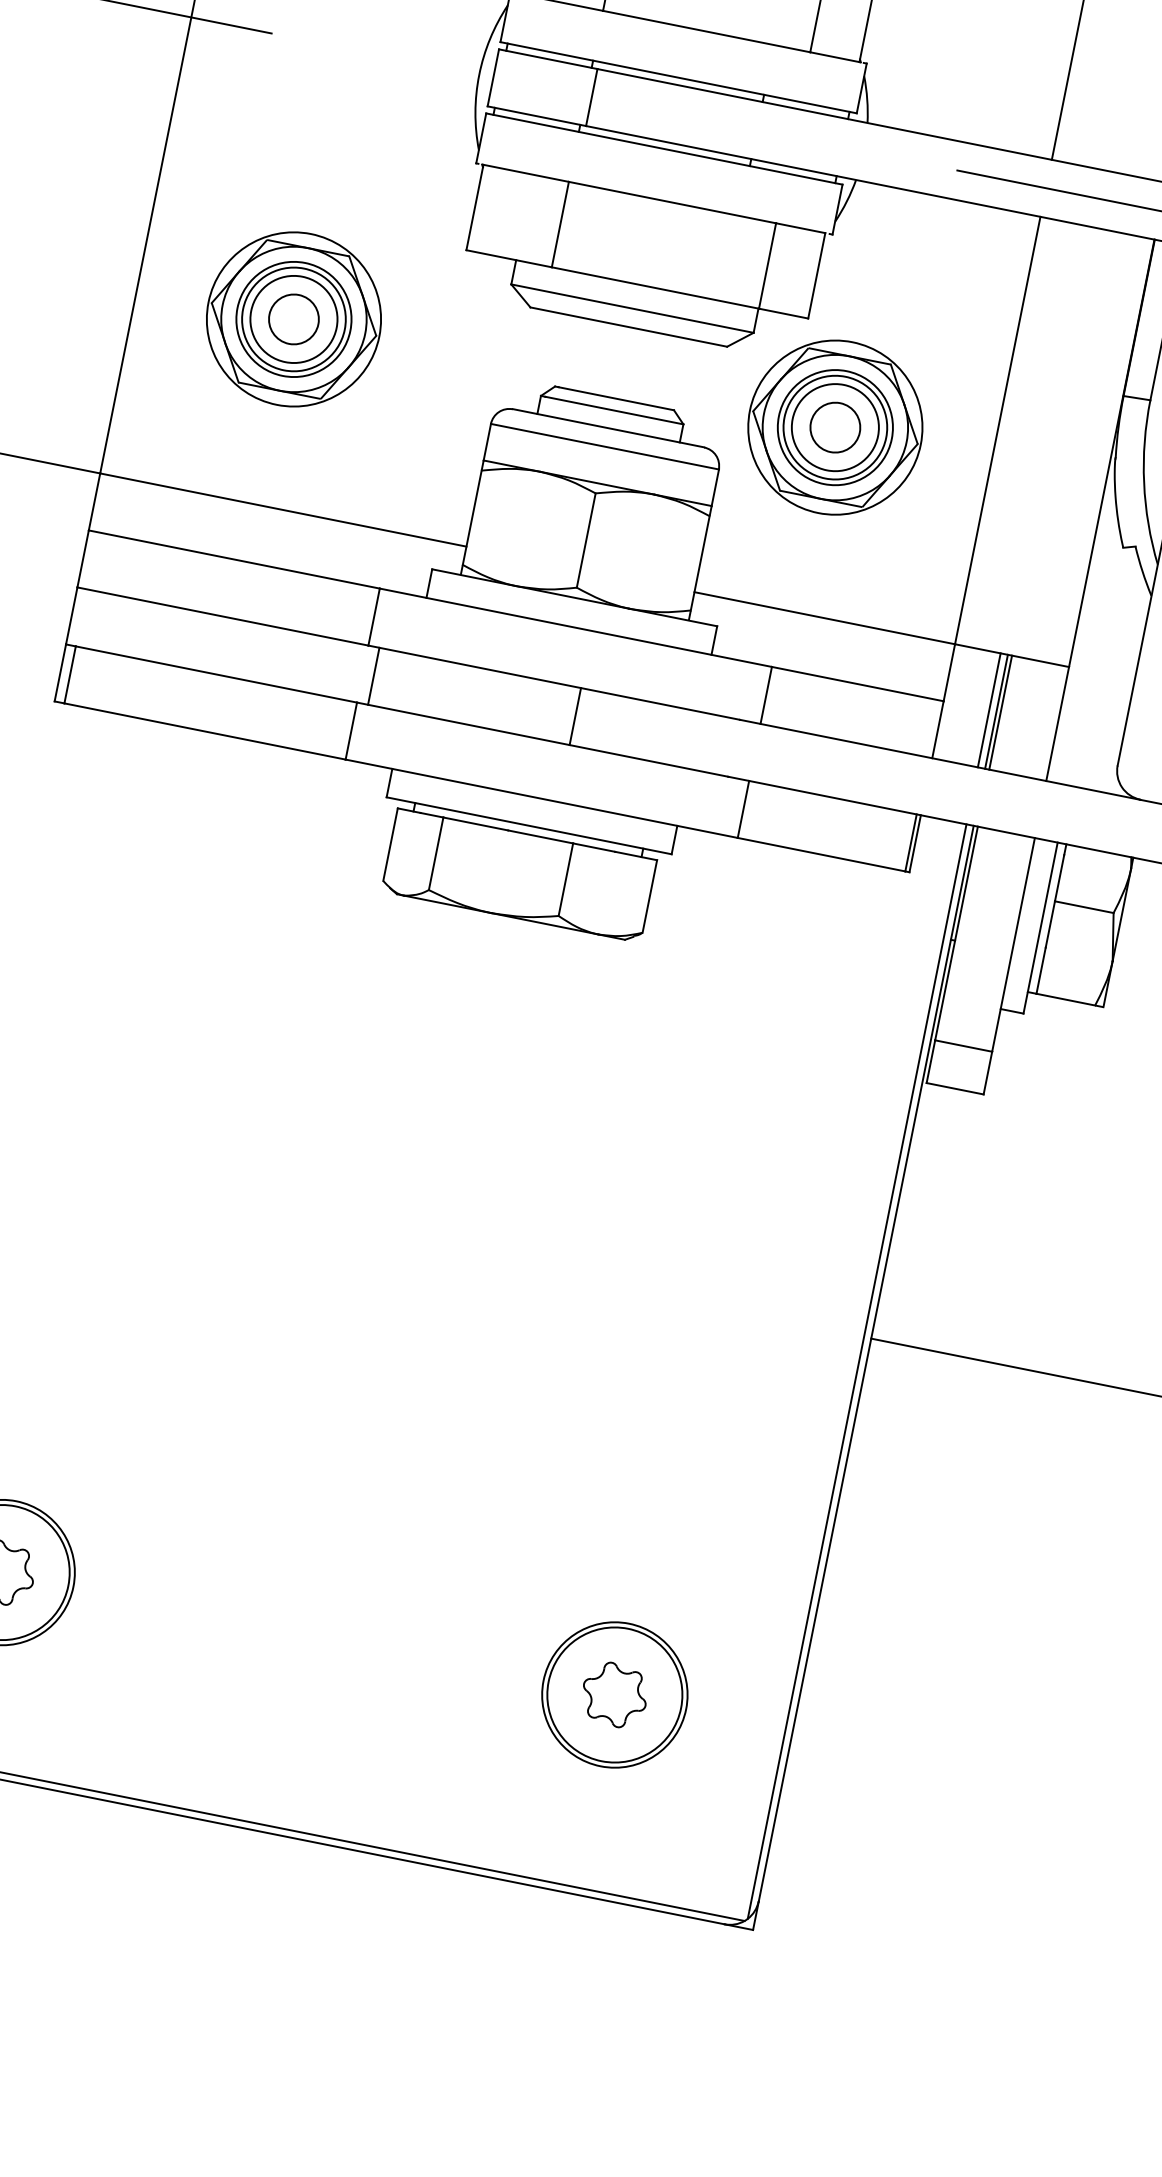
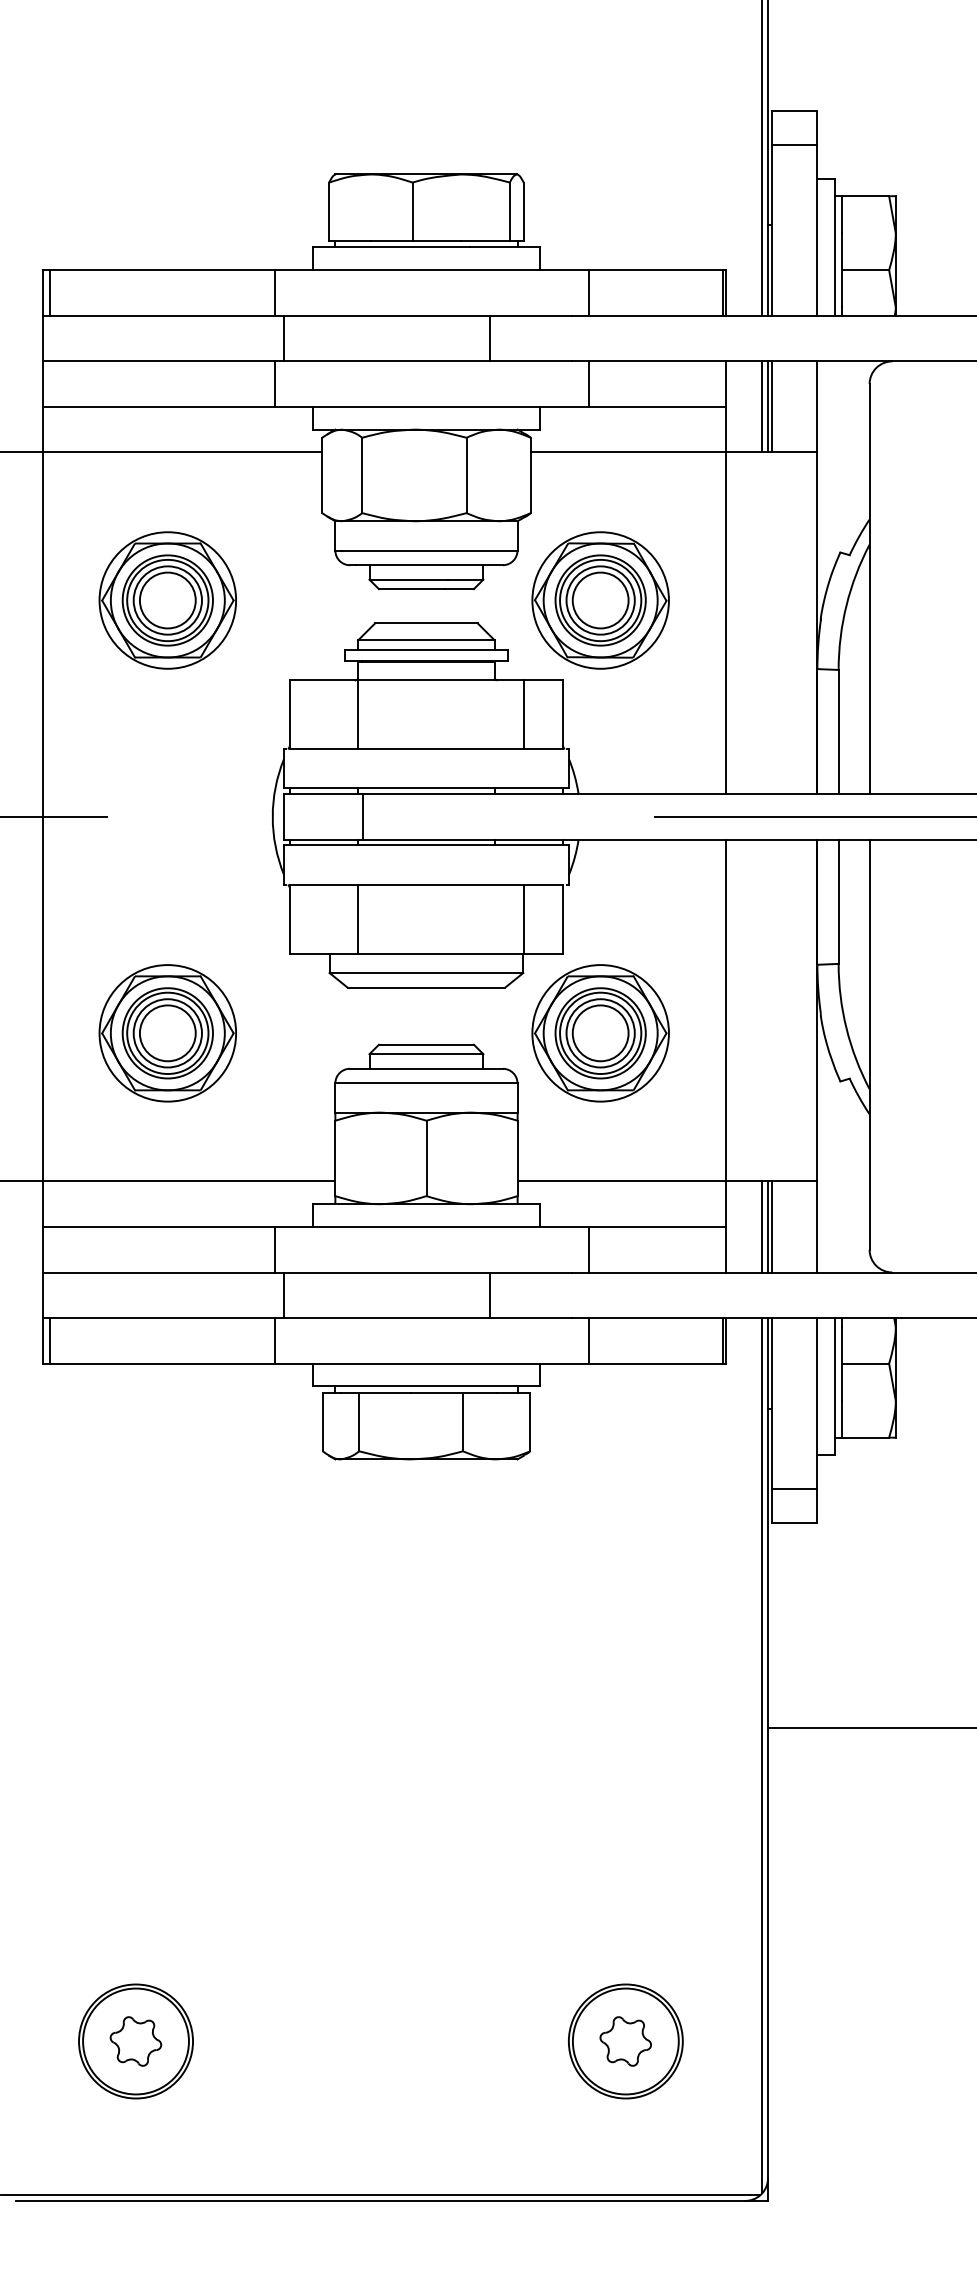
circle: (293, 319) -> (167, 1033), size x1.43
circle: (835, 427) -> (600, 1033), size x1.43
line: (575, 716) -> (490, 1295), moved

